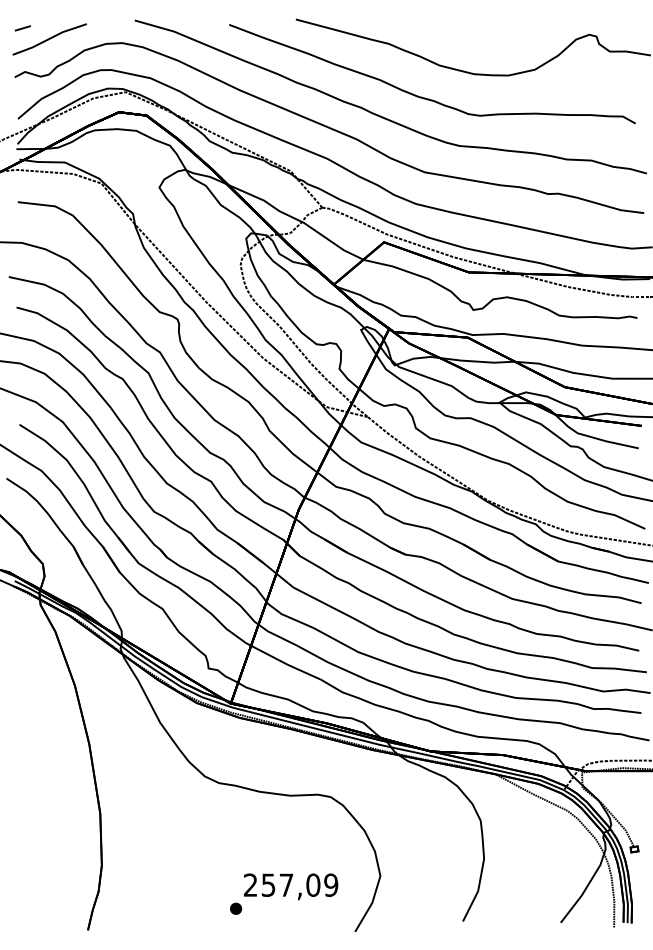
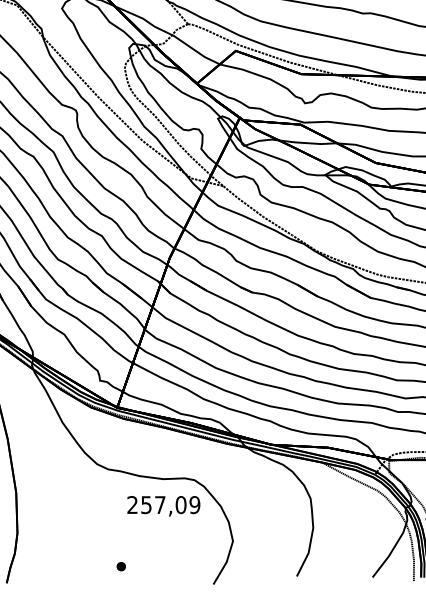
text: (291, 886) -> (164, 506), moved

